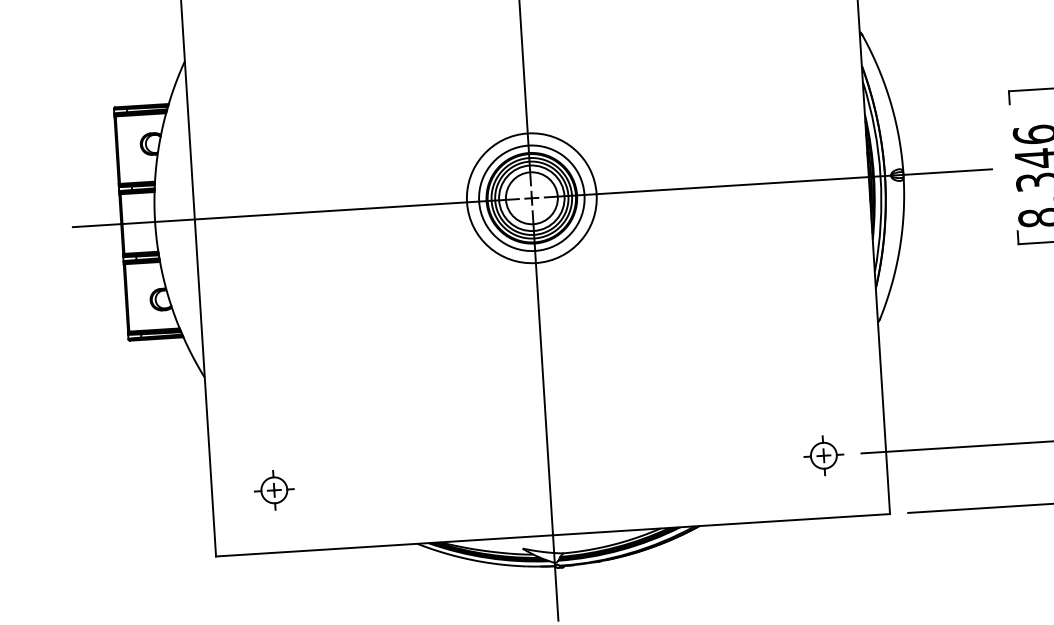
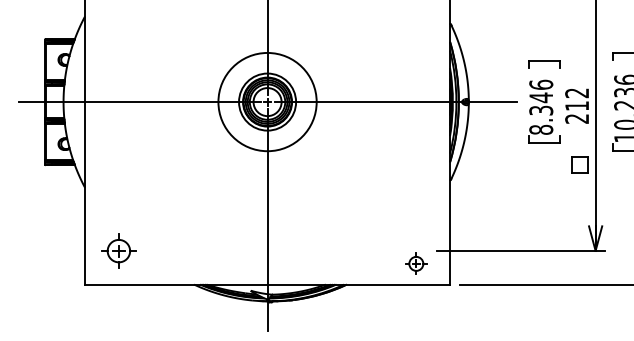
circle: (531, 199) -> (267, 102), size x1.4
part: (824, 455) -> (416, 263), moved
part: (273, 489) -> (118, 250), size x1.6

